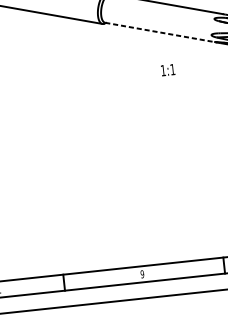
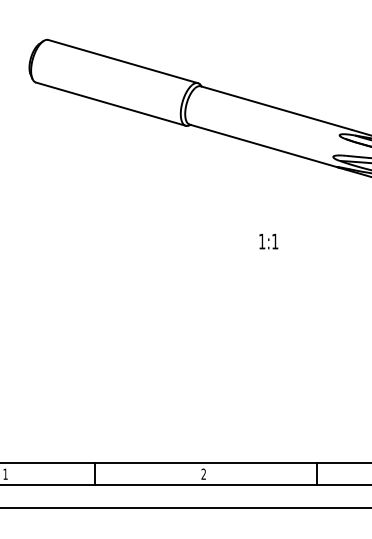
line: (161, 32) -> (265, 146), dashed -> solid
text: (167, 70) -> (268, 241), moved
text: (142, 273) -> (203, 473), 9 -> 2

